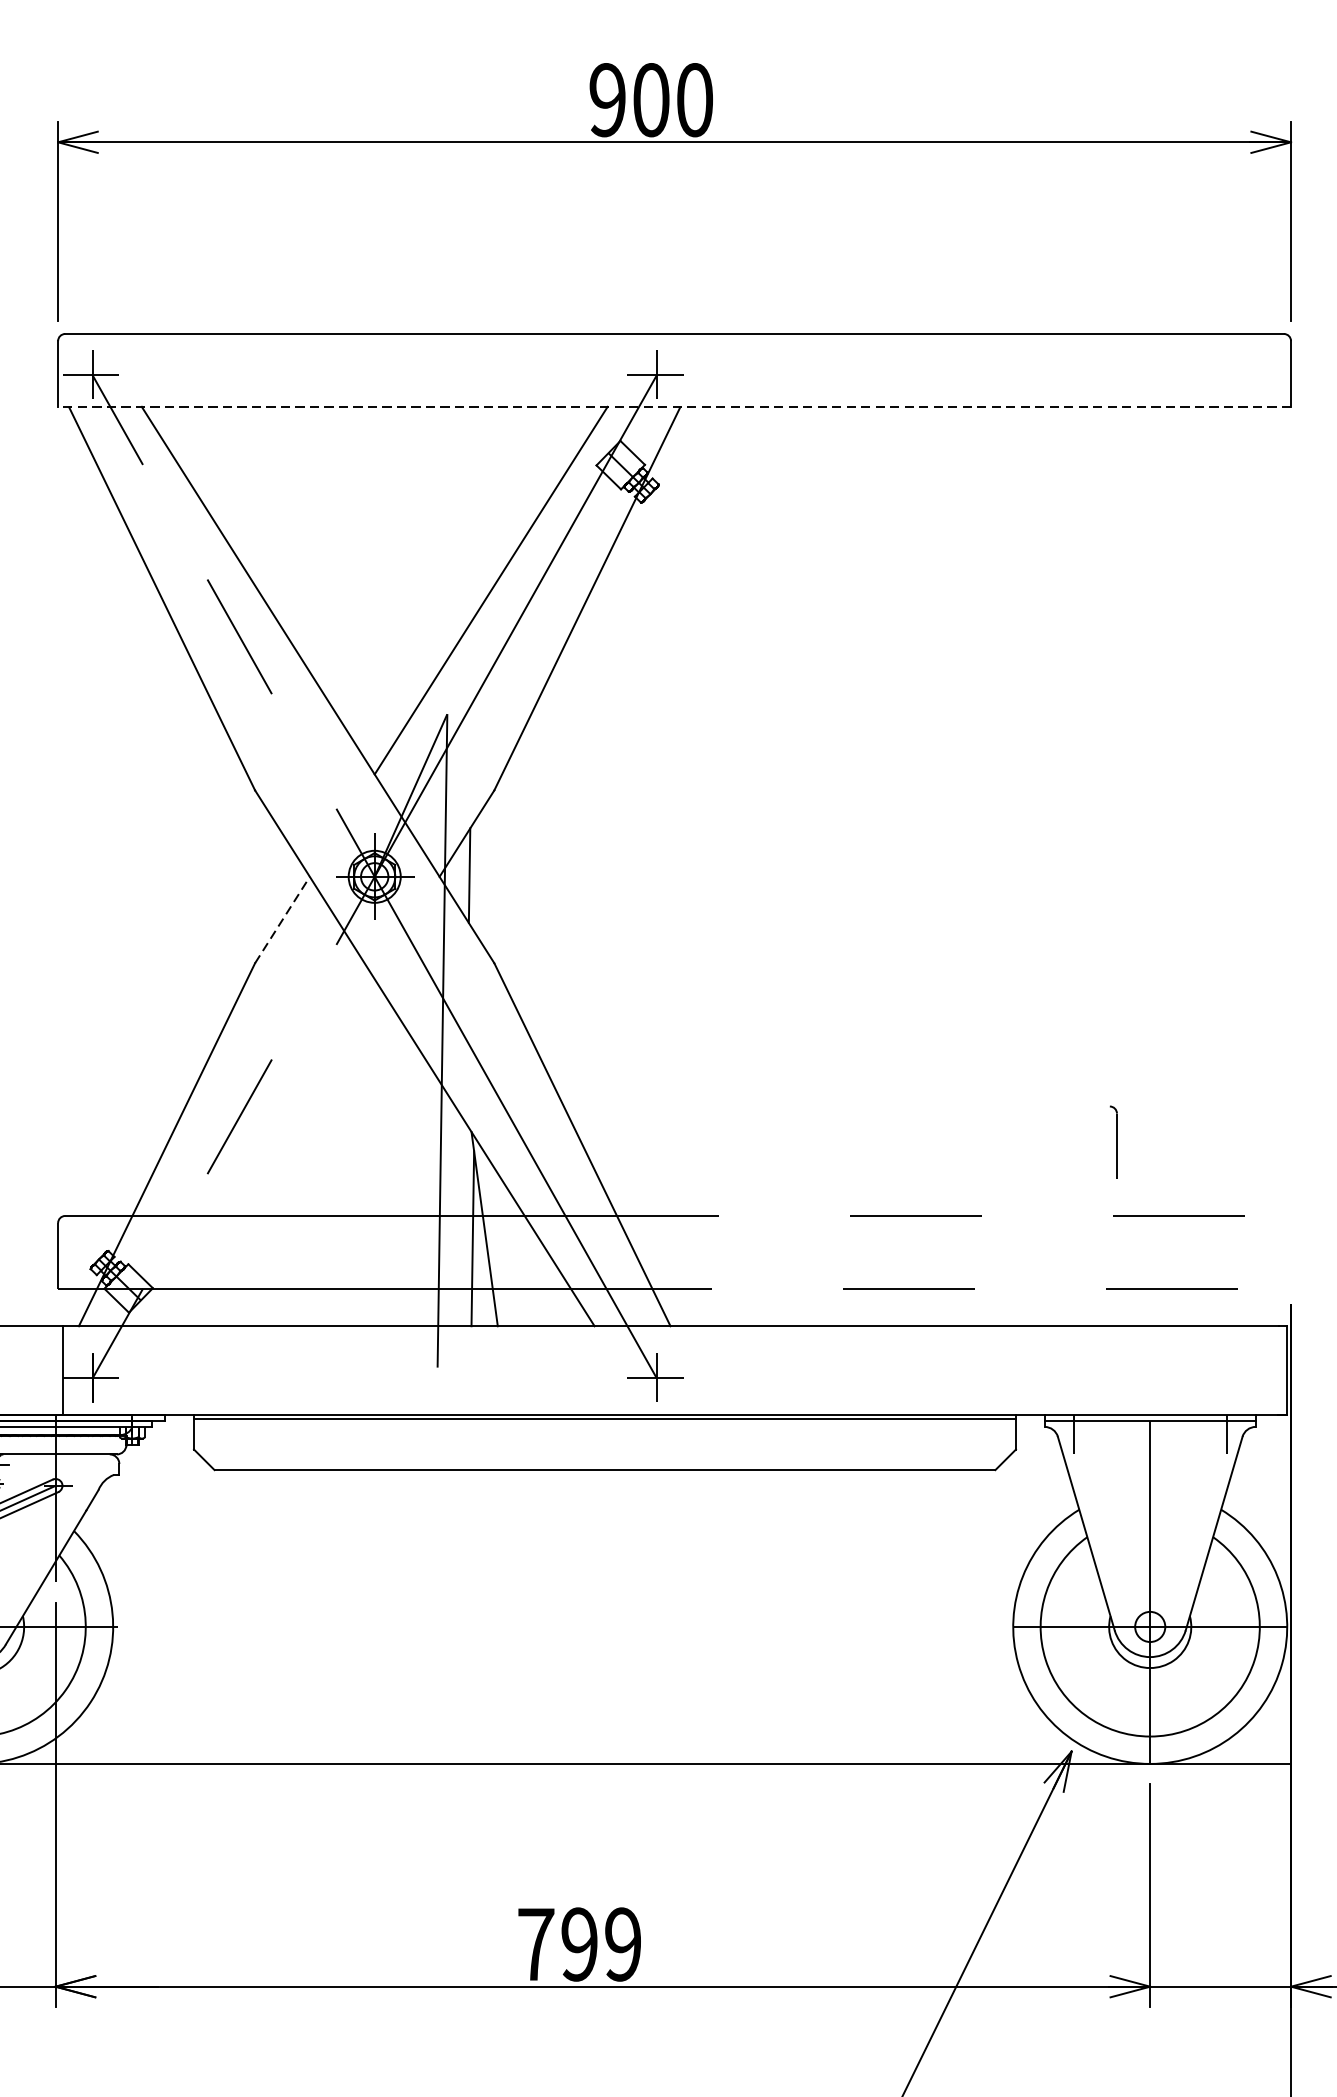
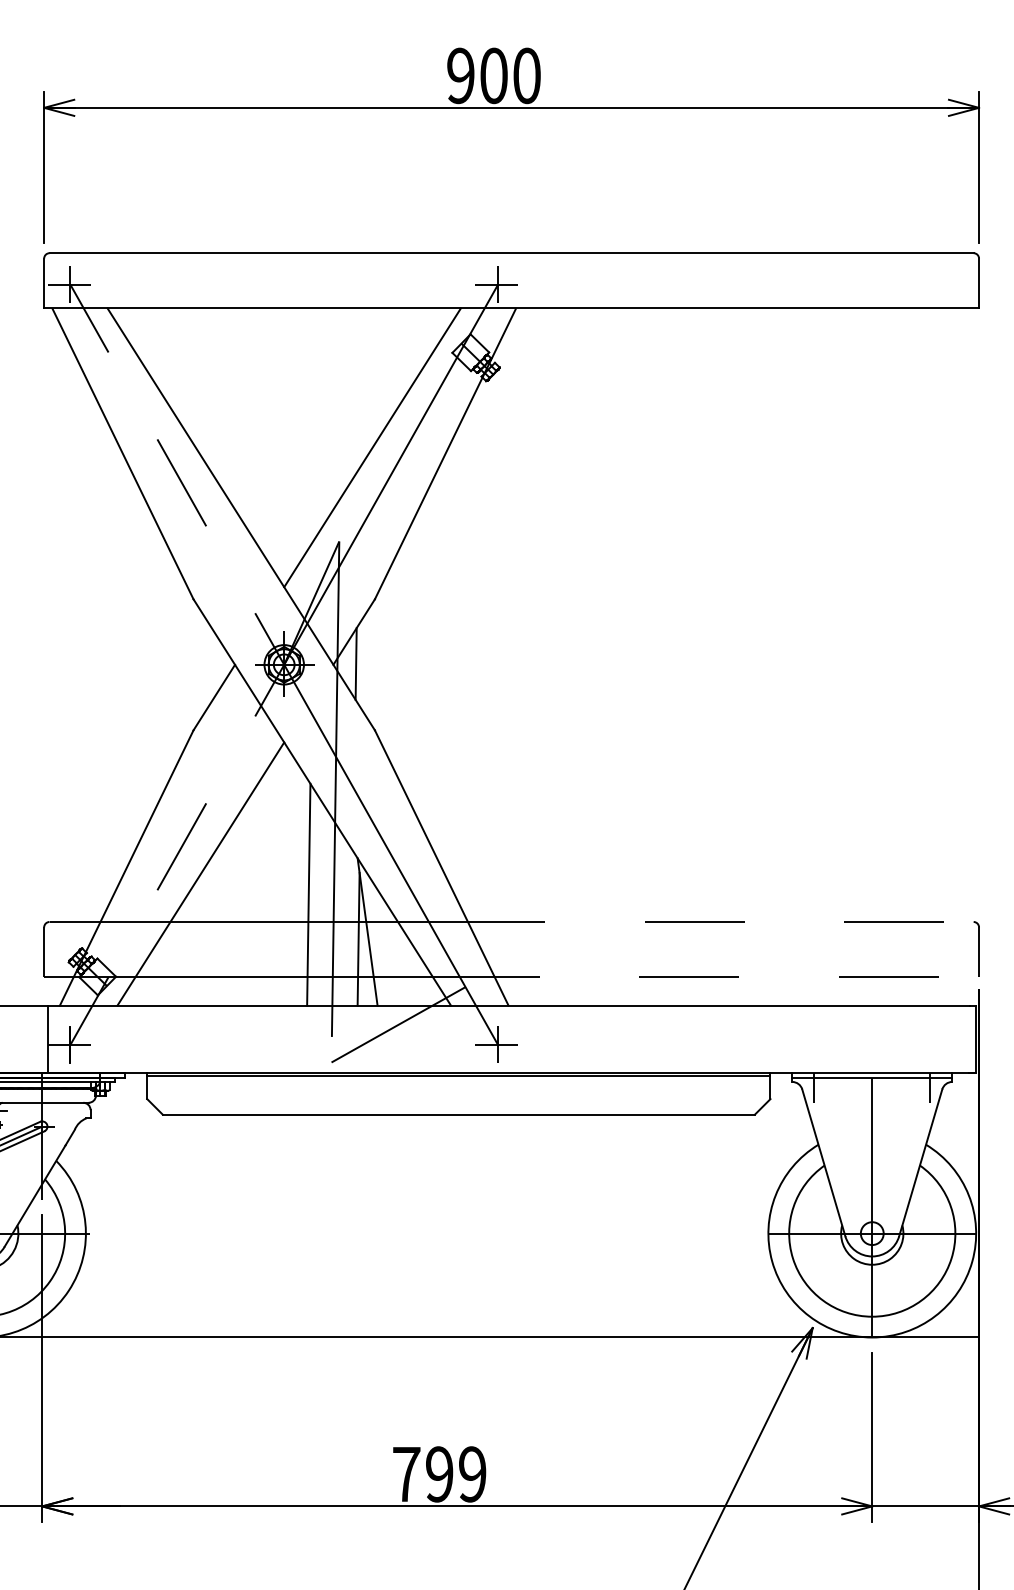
line: (674, 406) -> (511, 308), dashed -> solid
line: (282, 919) -> (214, 697), dashed -> solid
part: (1113, 1141) -> (976, 948), moved
line: (264, 1152) -> (200, 873), added
line: (406, 1179) -> (308, 894), added
line: (525, 1351) -> (398, 1024), added

